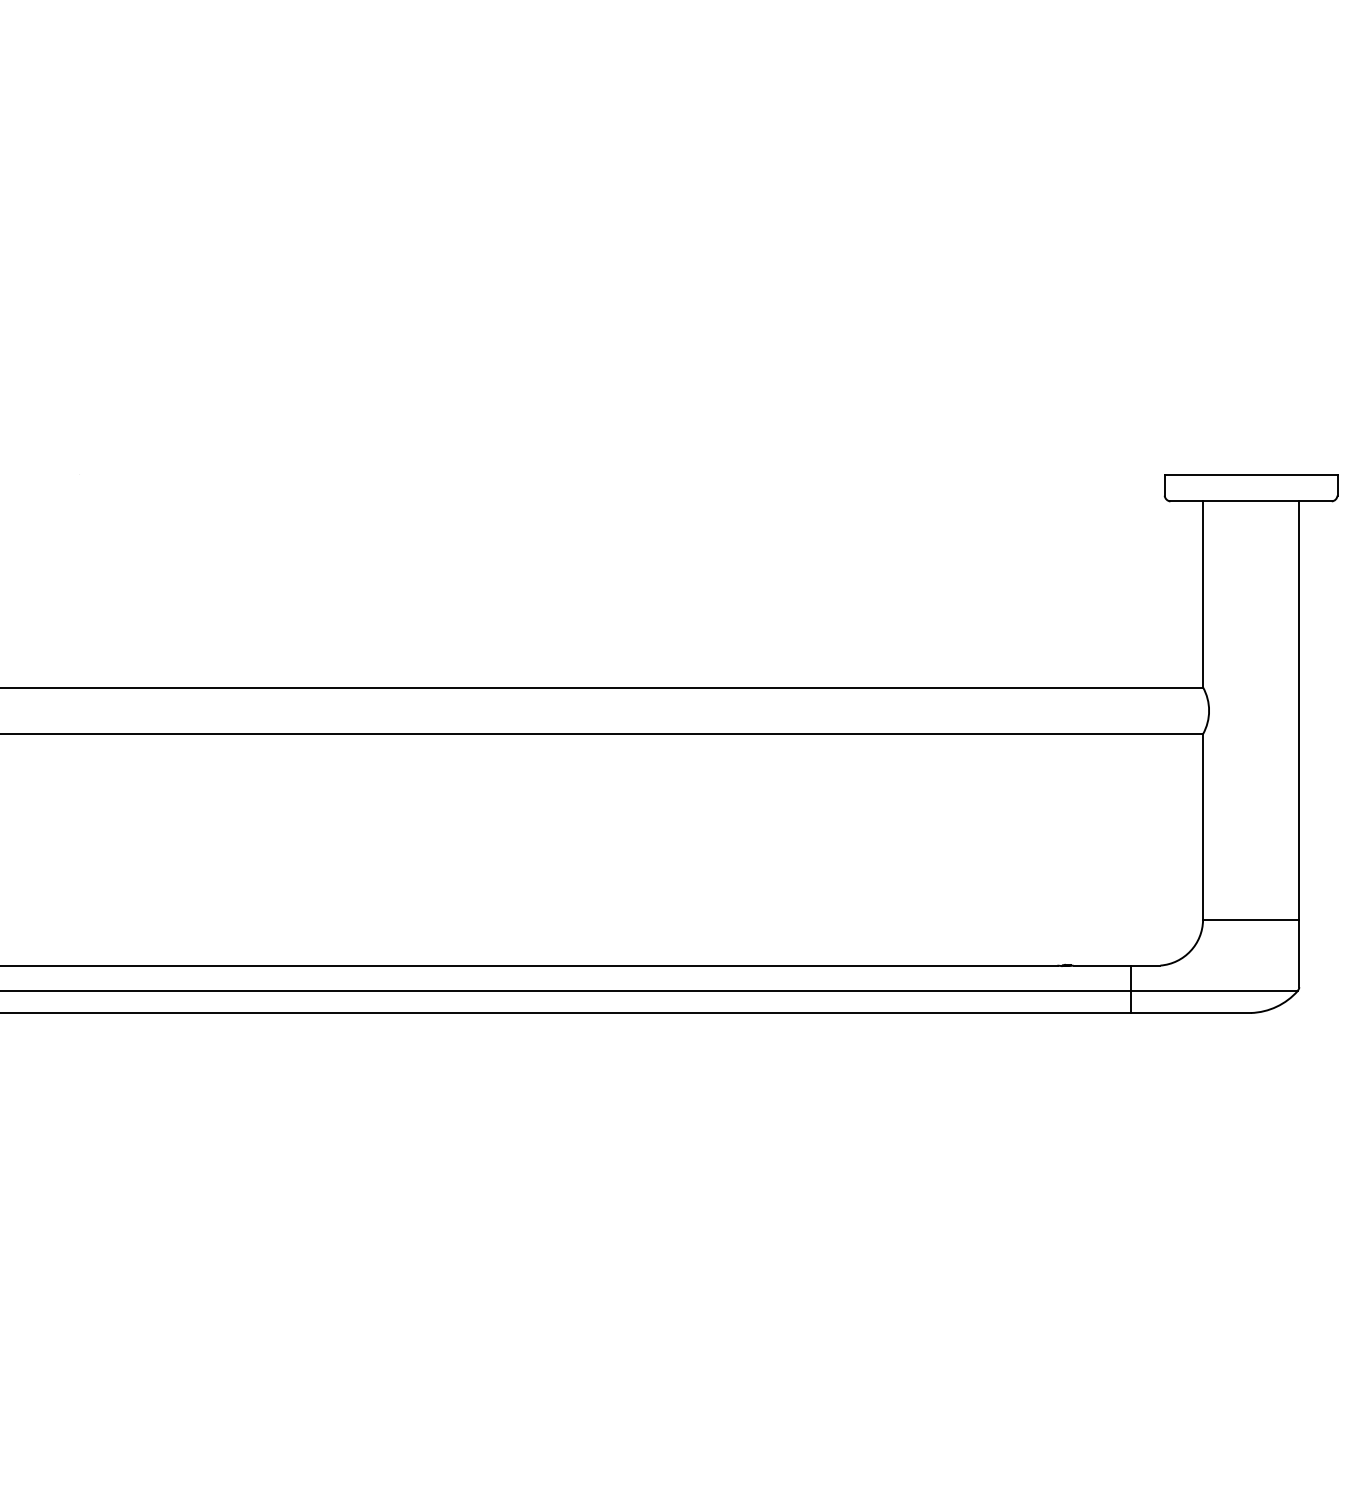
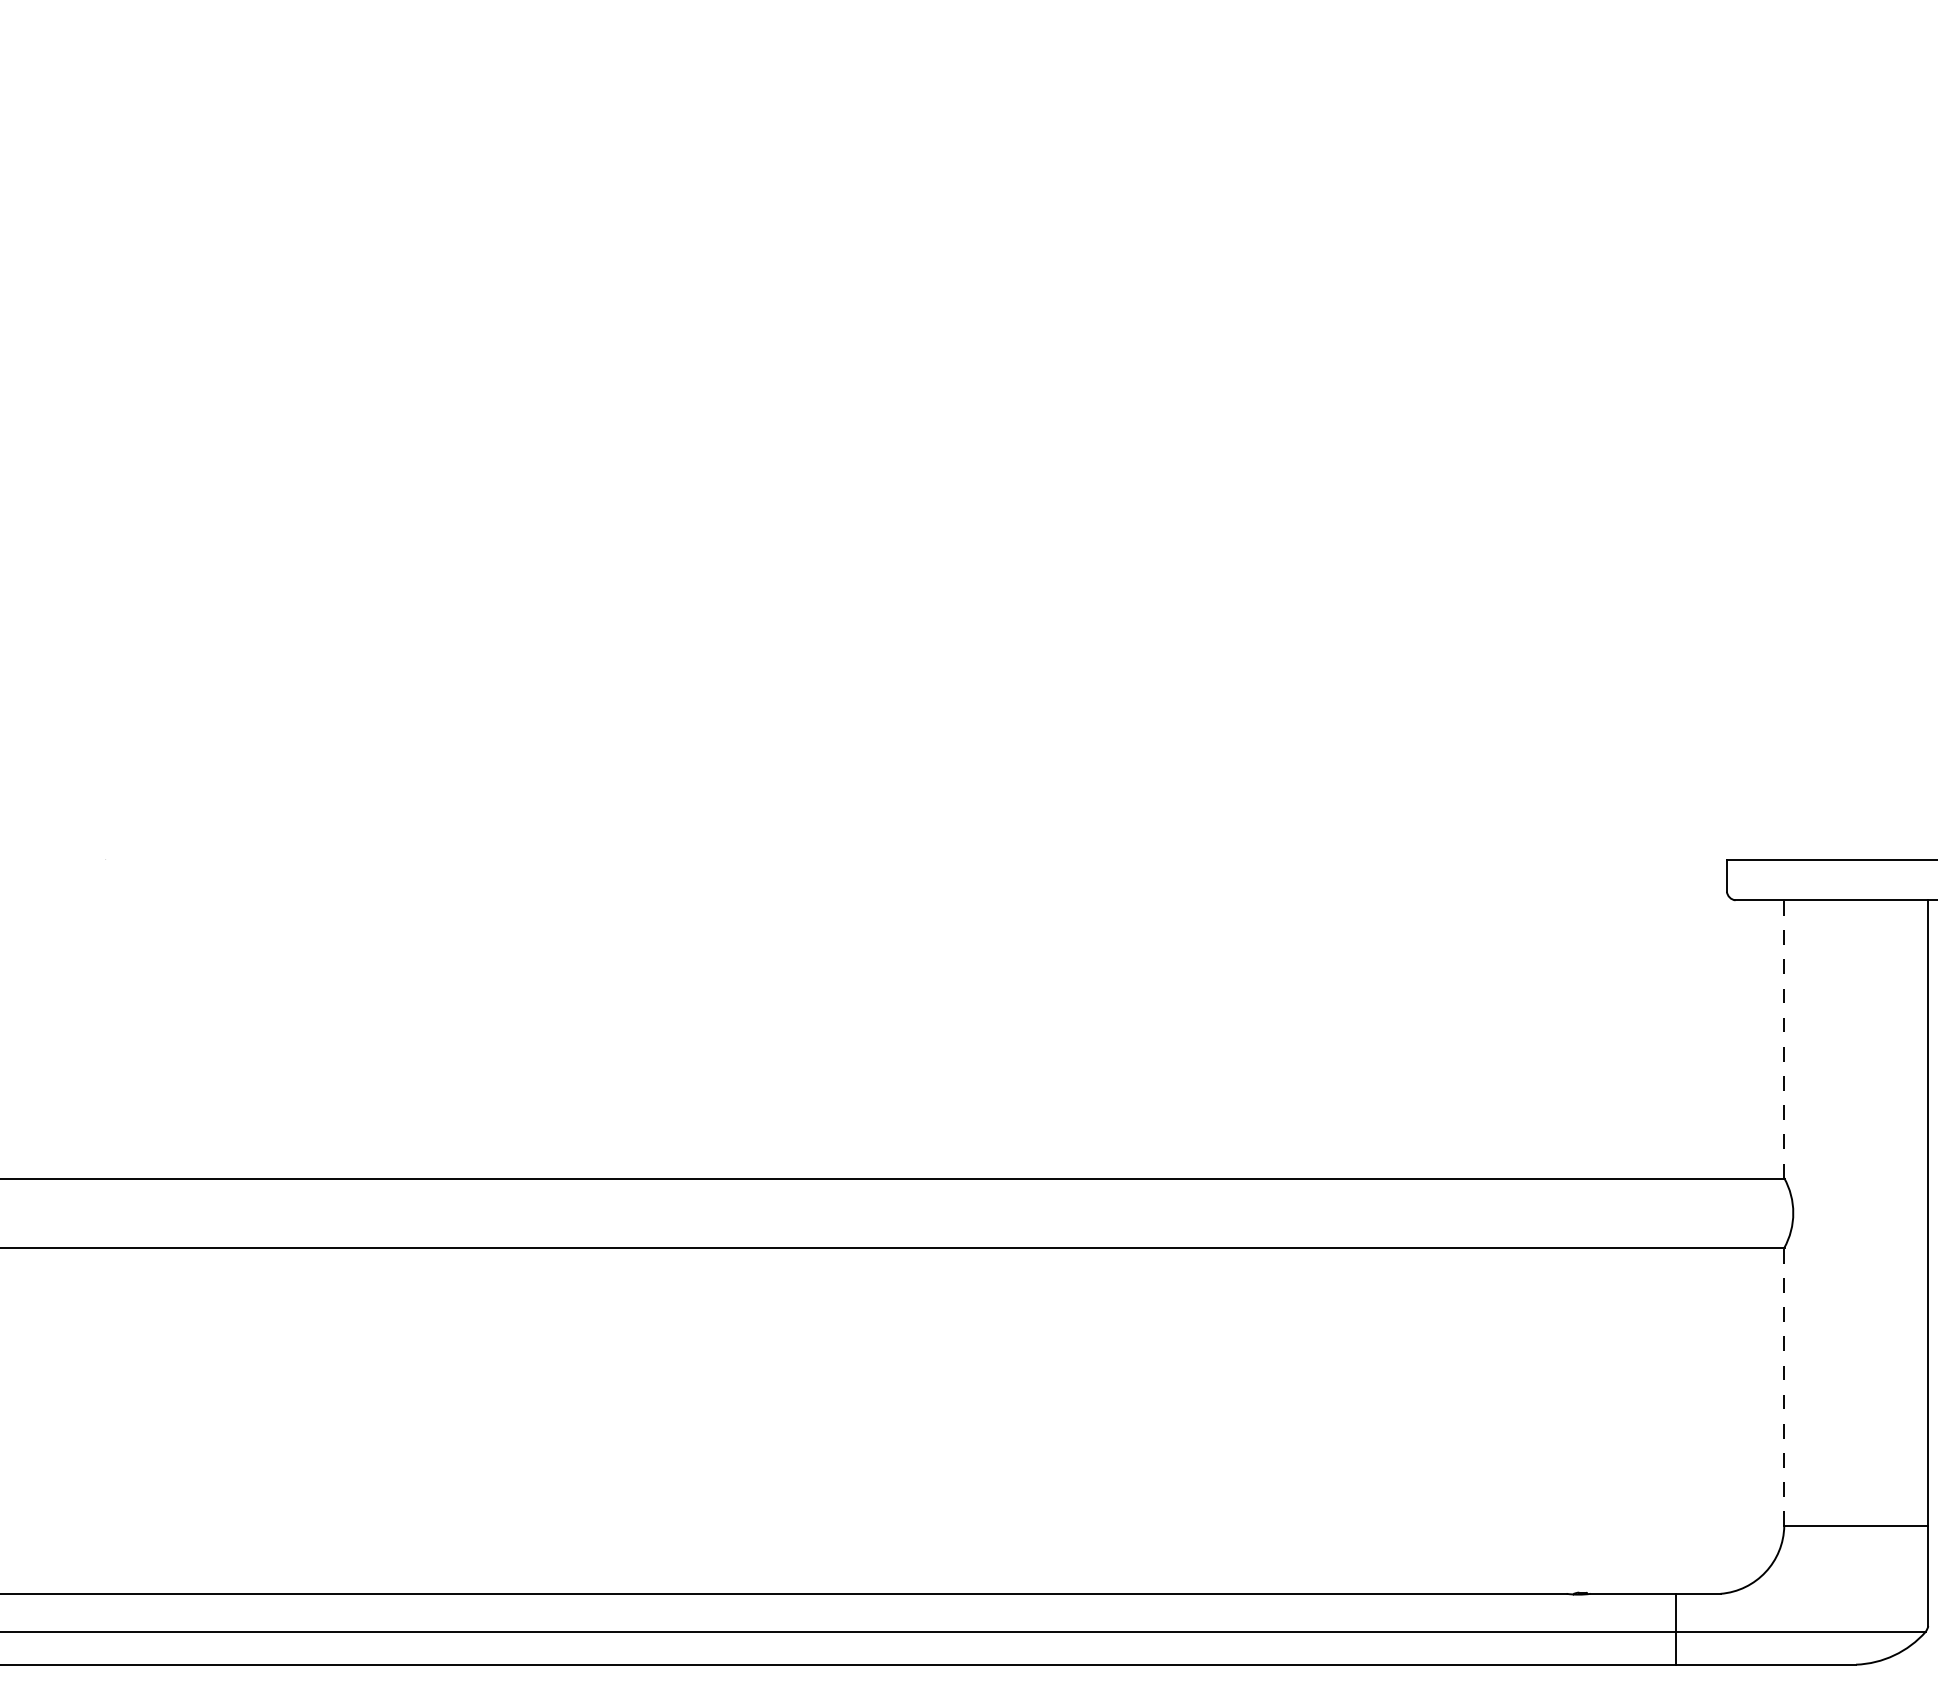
line: (1203, 594) -> (1784, 1039), solid -> dashed
line: (1203, 827) -> (1784, 1387), solid -> dashed

